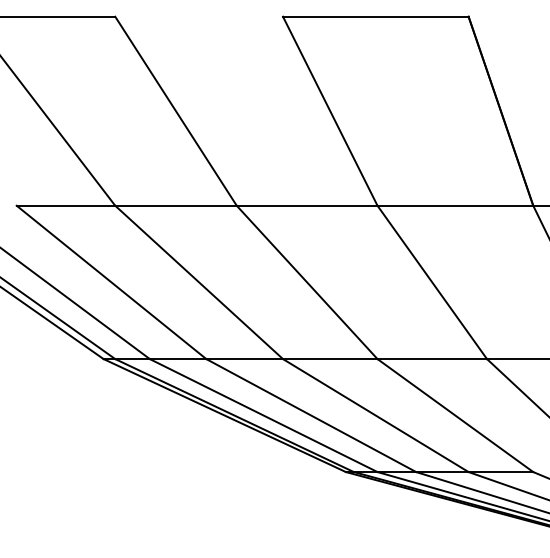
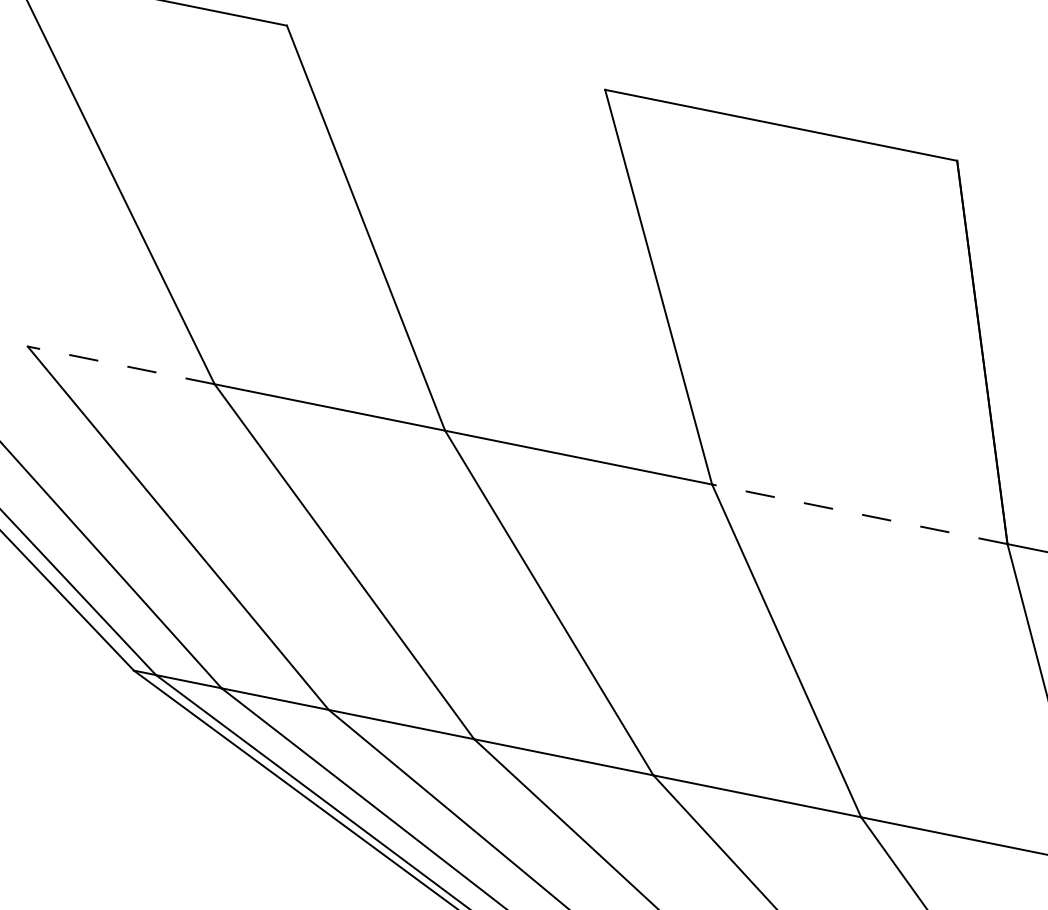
line: (65, 205) -> (120, 364), solid -> dashed
line: (455, 205) -> (860, 513), solid -> dashed

